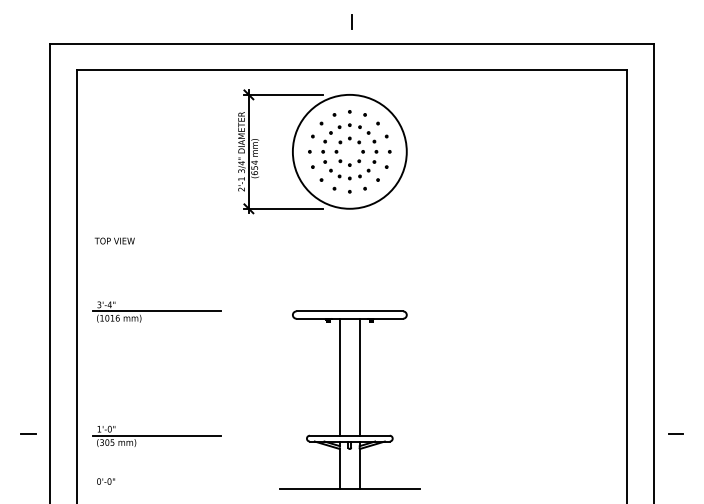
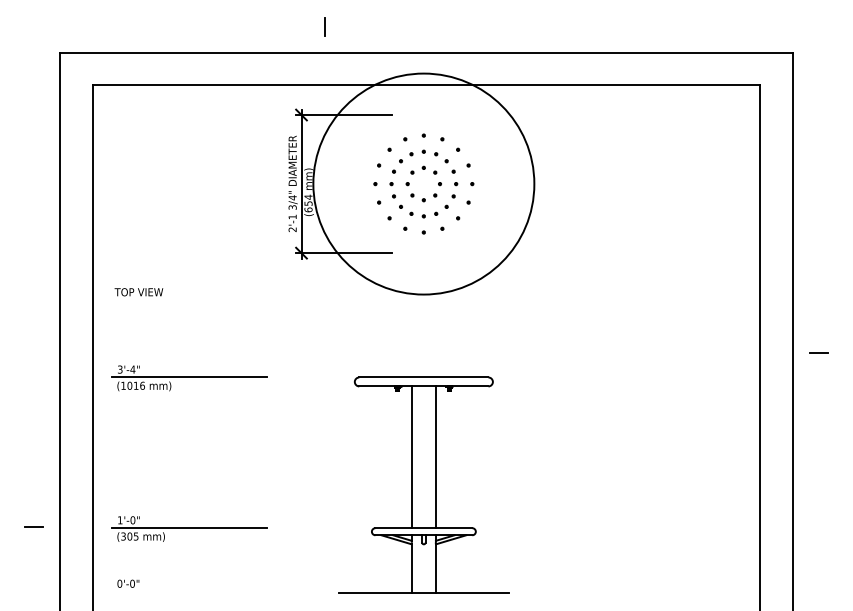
line: (351, 21) -> (324, 26), moved
circle: (349, 151) -> (423, 183), size x1.6
line: (675, 433) -> (818, 352), moved

